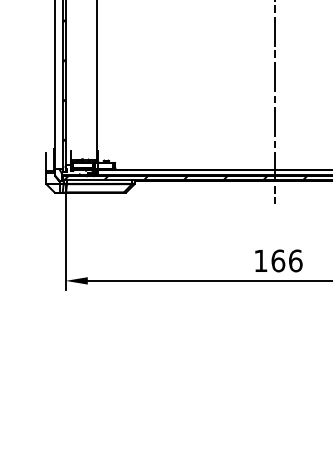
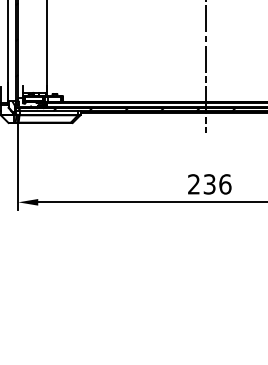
text: (269, 260) -> (201, 183), 166 -> 236

